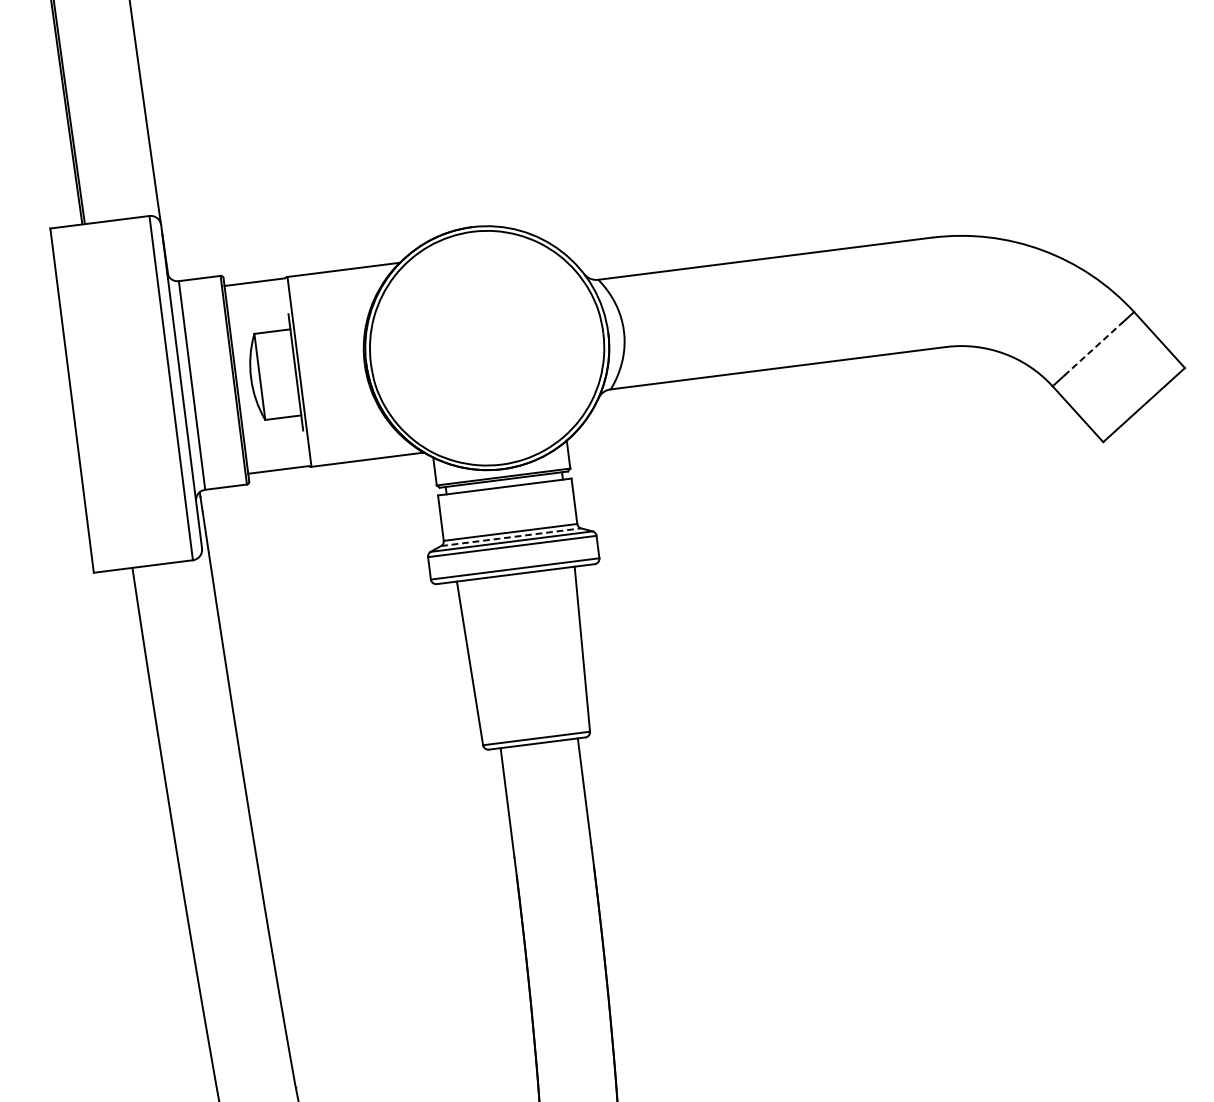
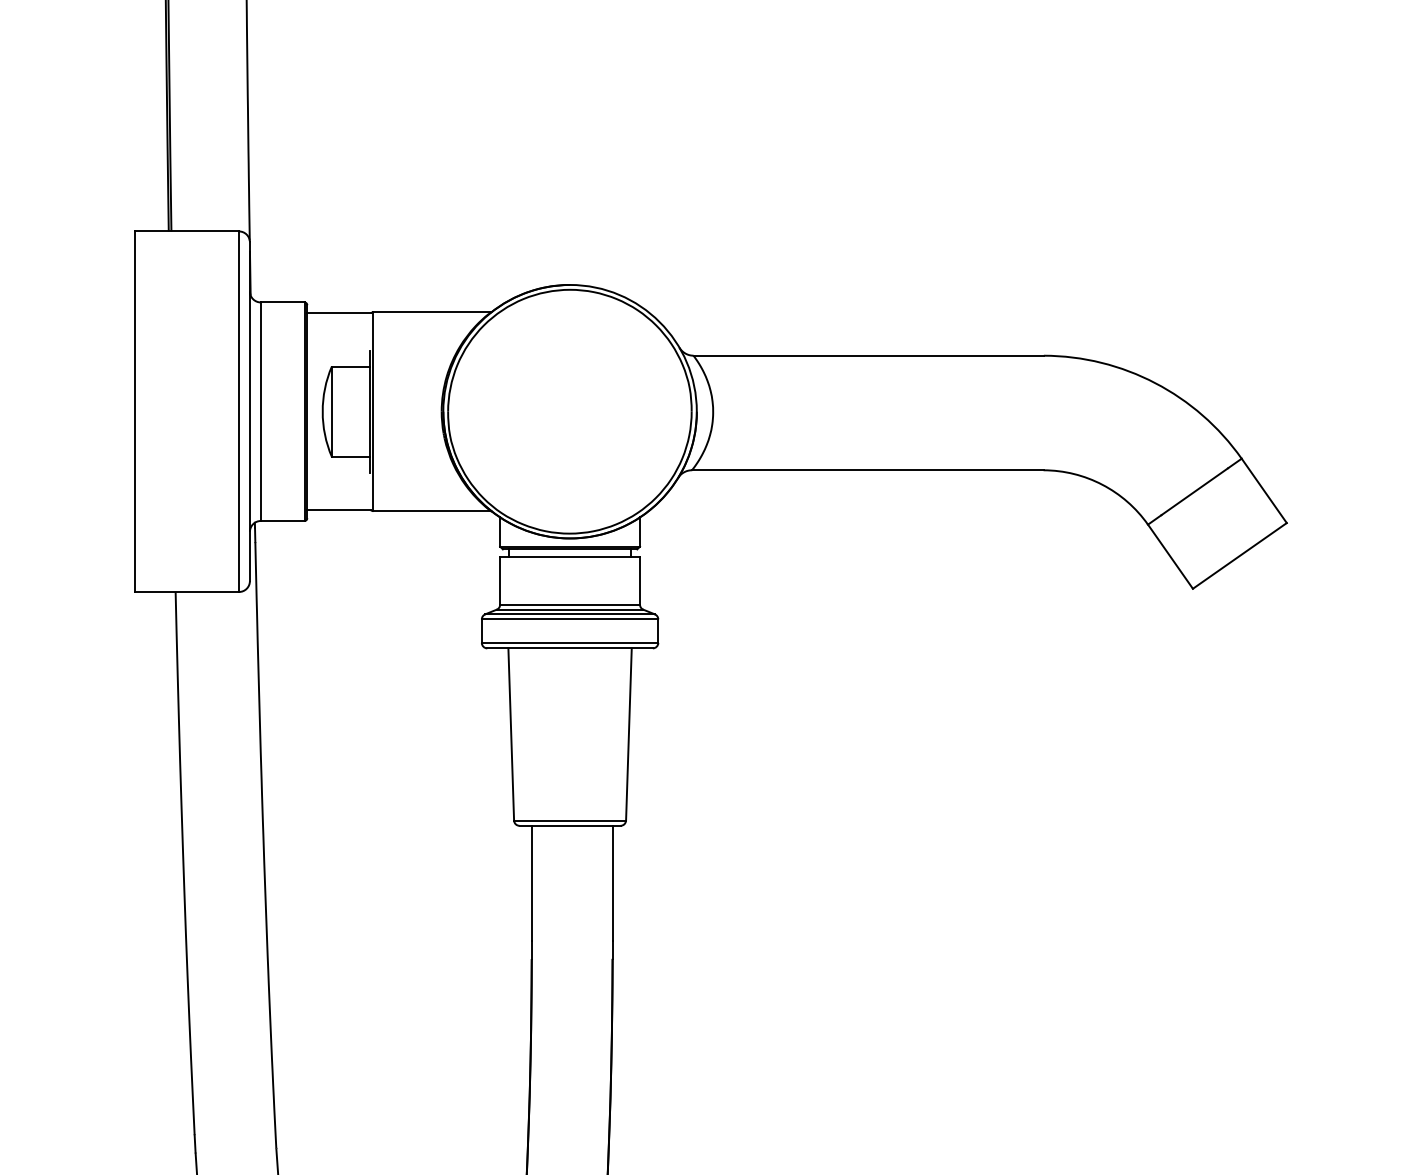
line: (1093, 349) -> (1194, 491), dashed -> solid
line: (511, 536) -> (570, 609), dashed -> solid

